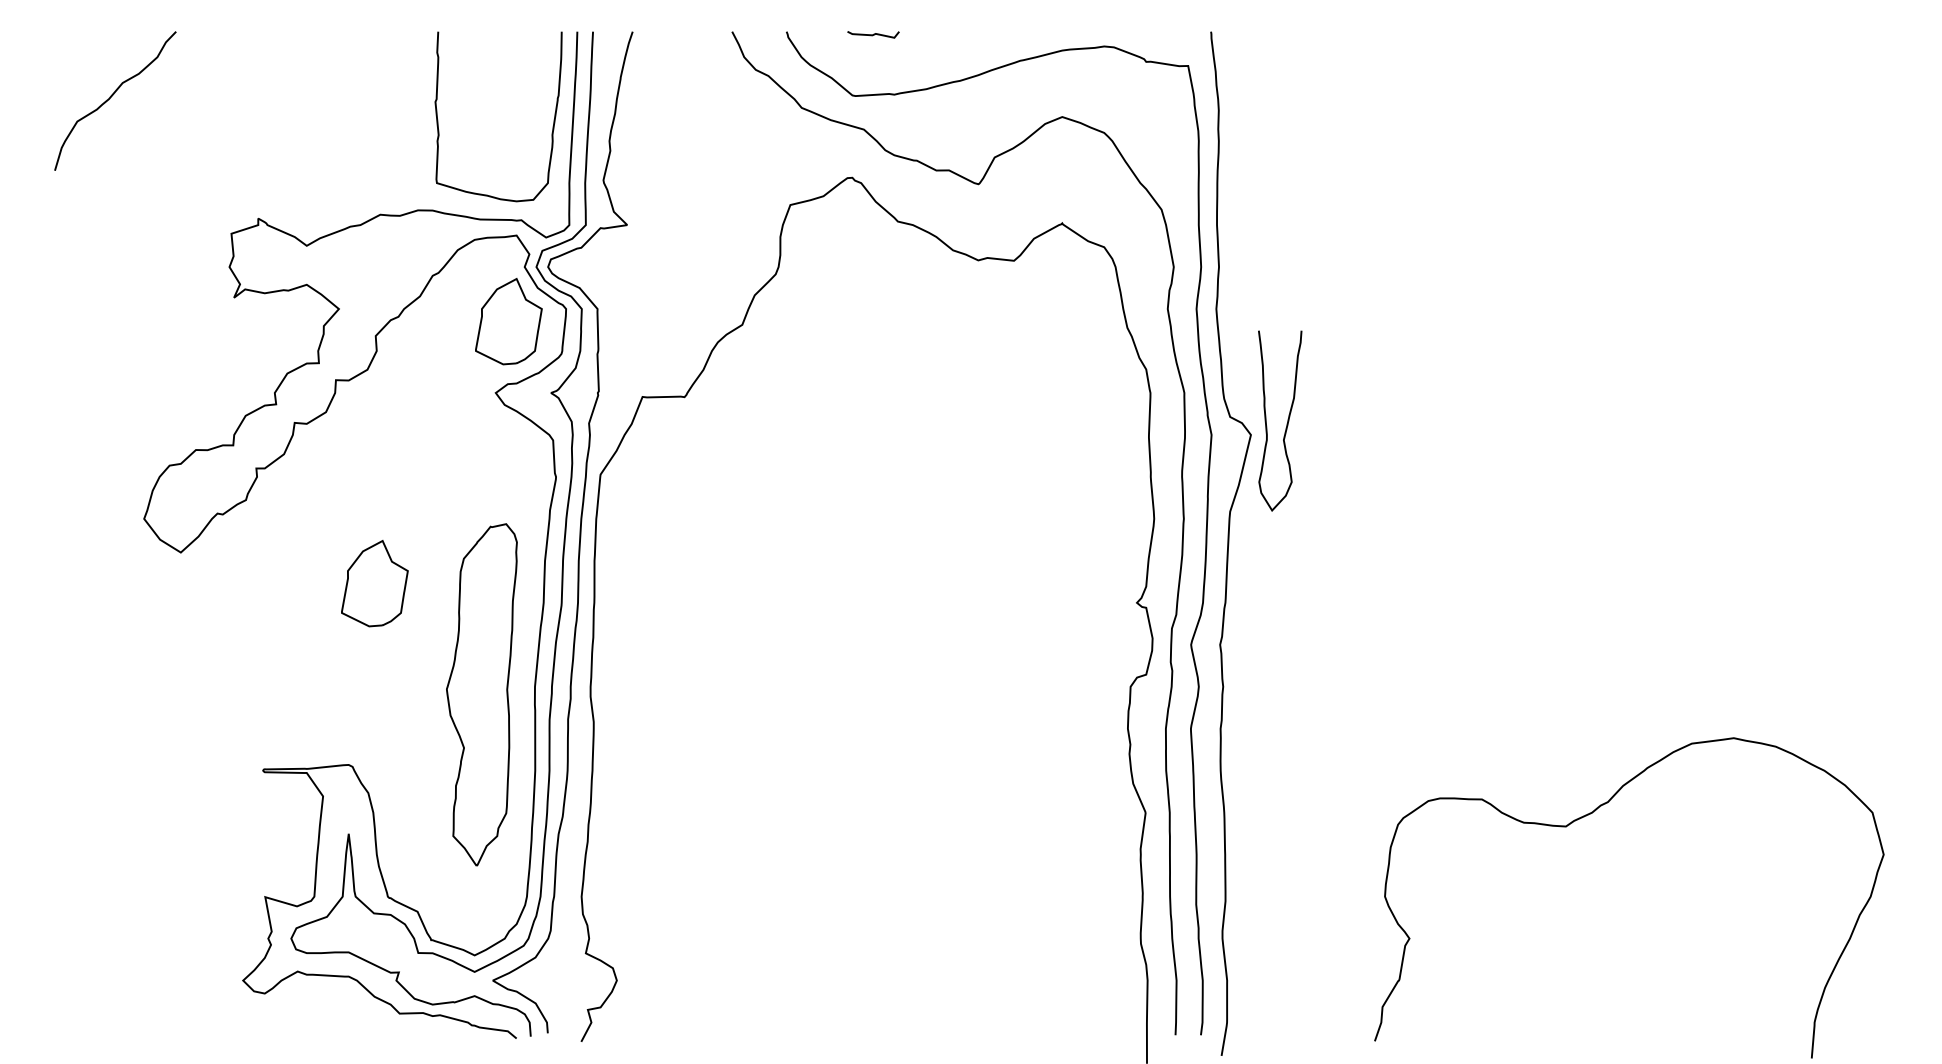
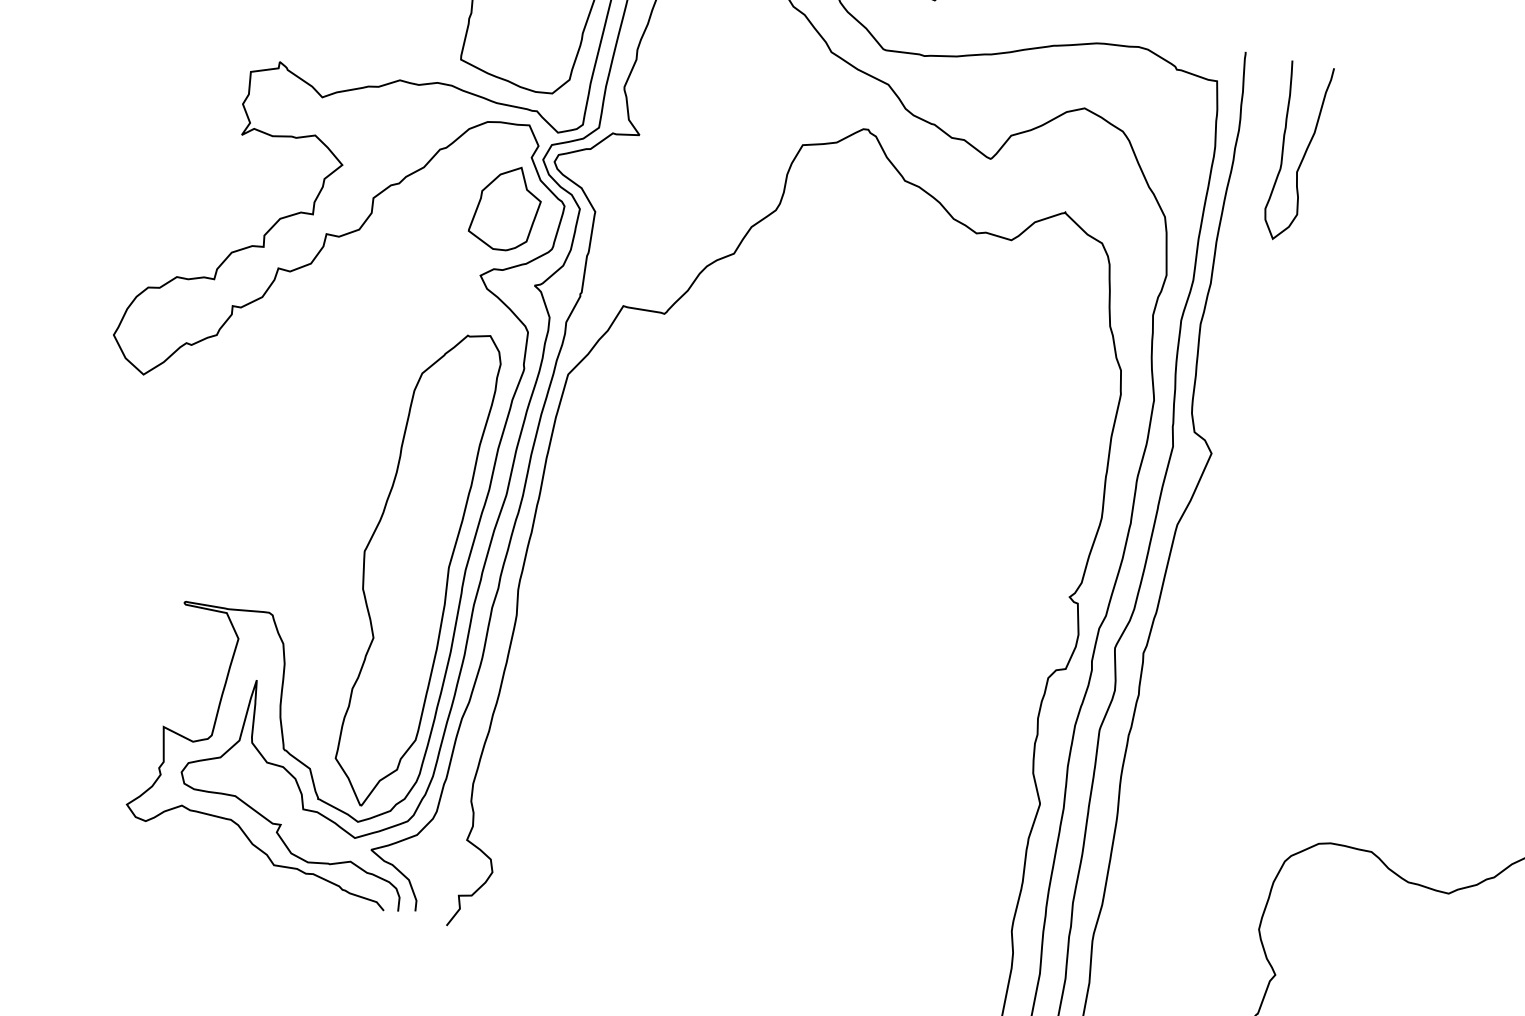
curve: (1286, 423) -> (1302, 156), moved
part: (374, 583) -> (327, 439), removed
part: (481, 694) -> (411, 567), size x1.43

